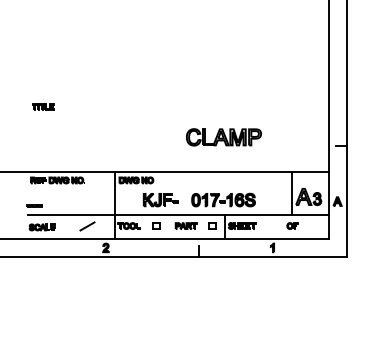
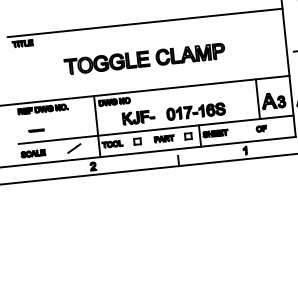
line: (177, 98) -> (144, 23), added
part: (132, 137) -> (107, 63), added
line: (34, 205) -> (36, 130), moved

